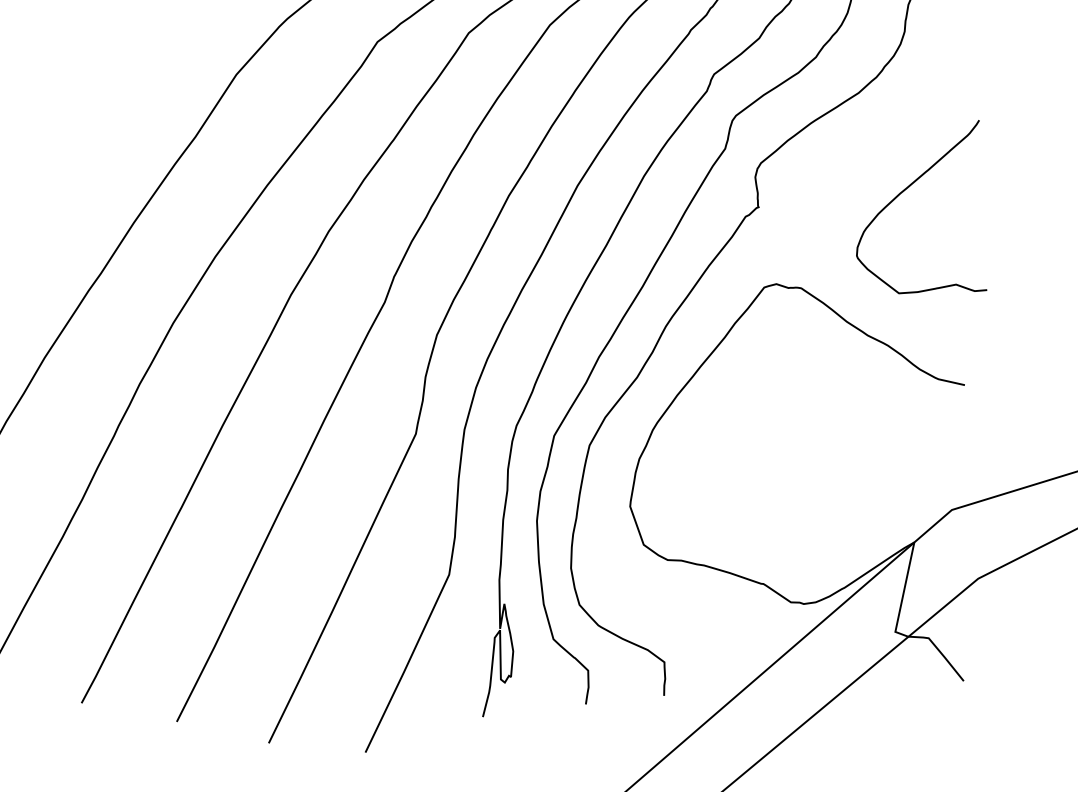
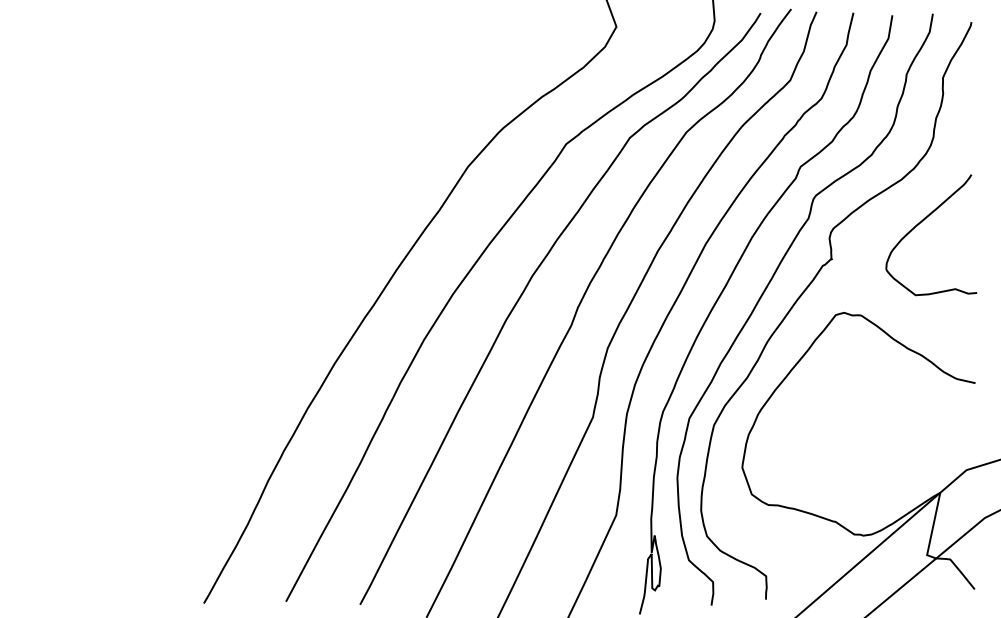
curve: (908, 188) -> (922, 222), moved

